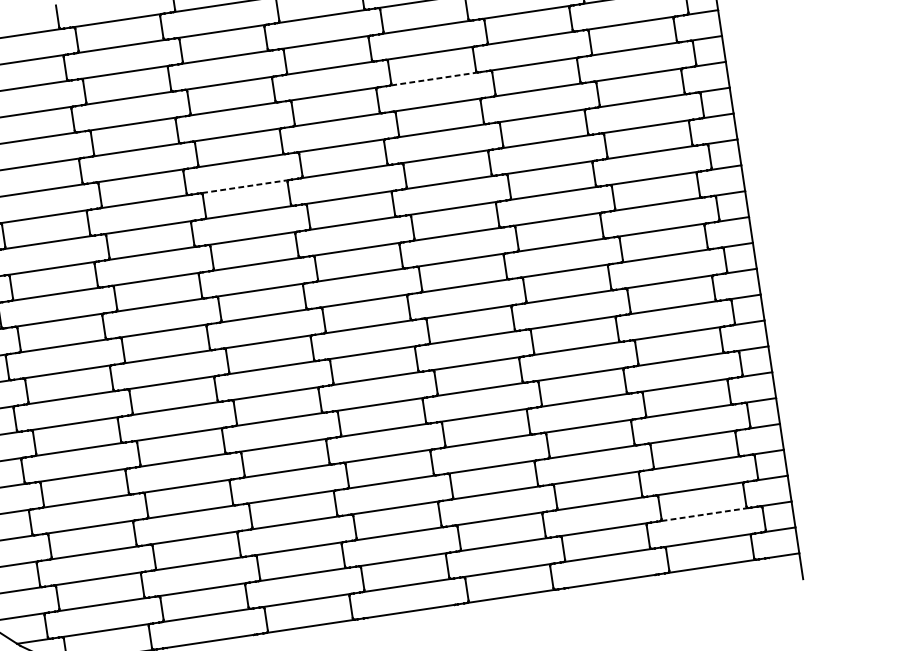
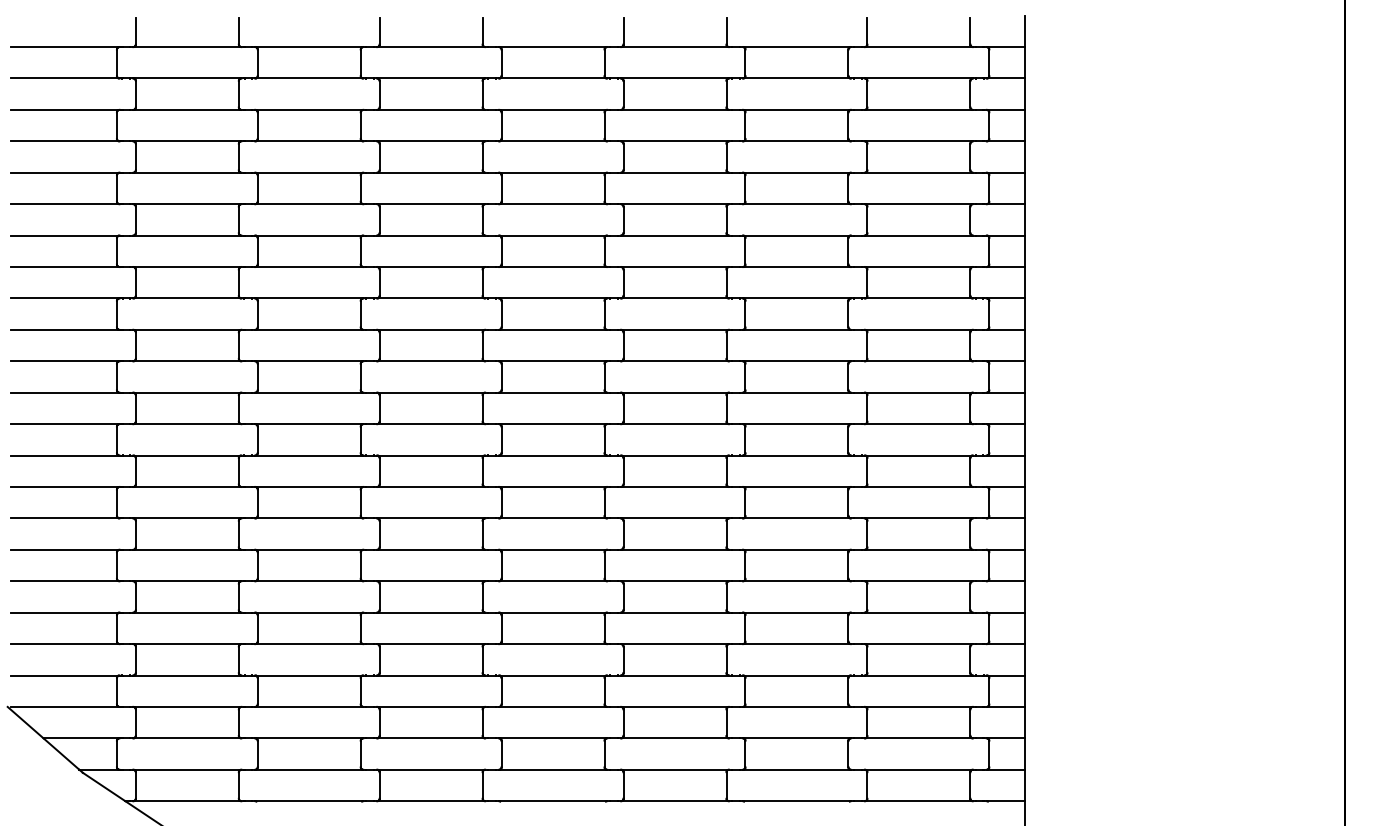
line: (433, 78) -> (674, 172), dashed -> solid
line: (244, 187) -> (430, 267), dashed -> solid
line: (704, 514) -> (918, 738), dashed -> solid

